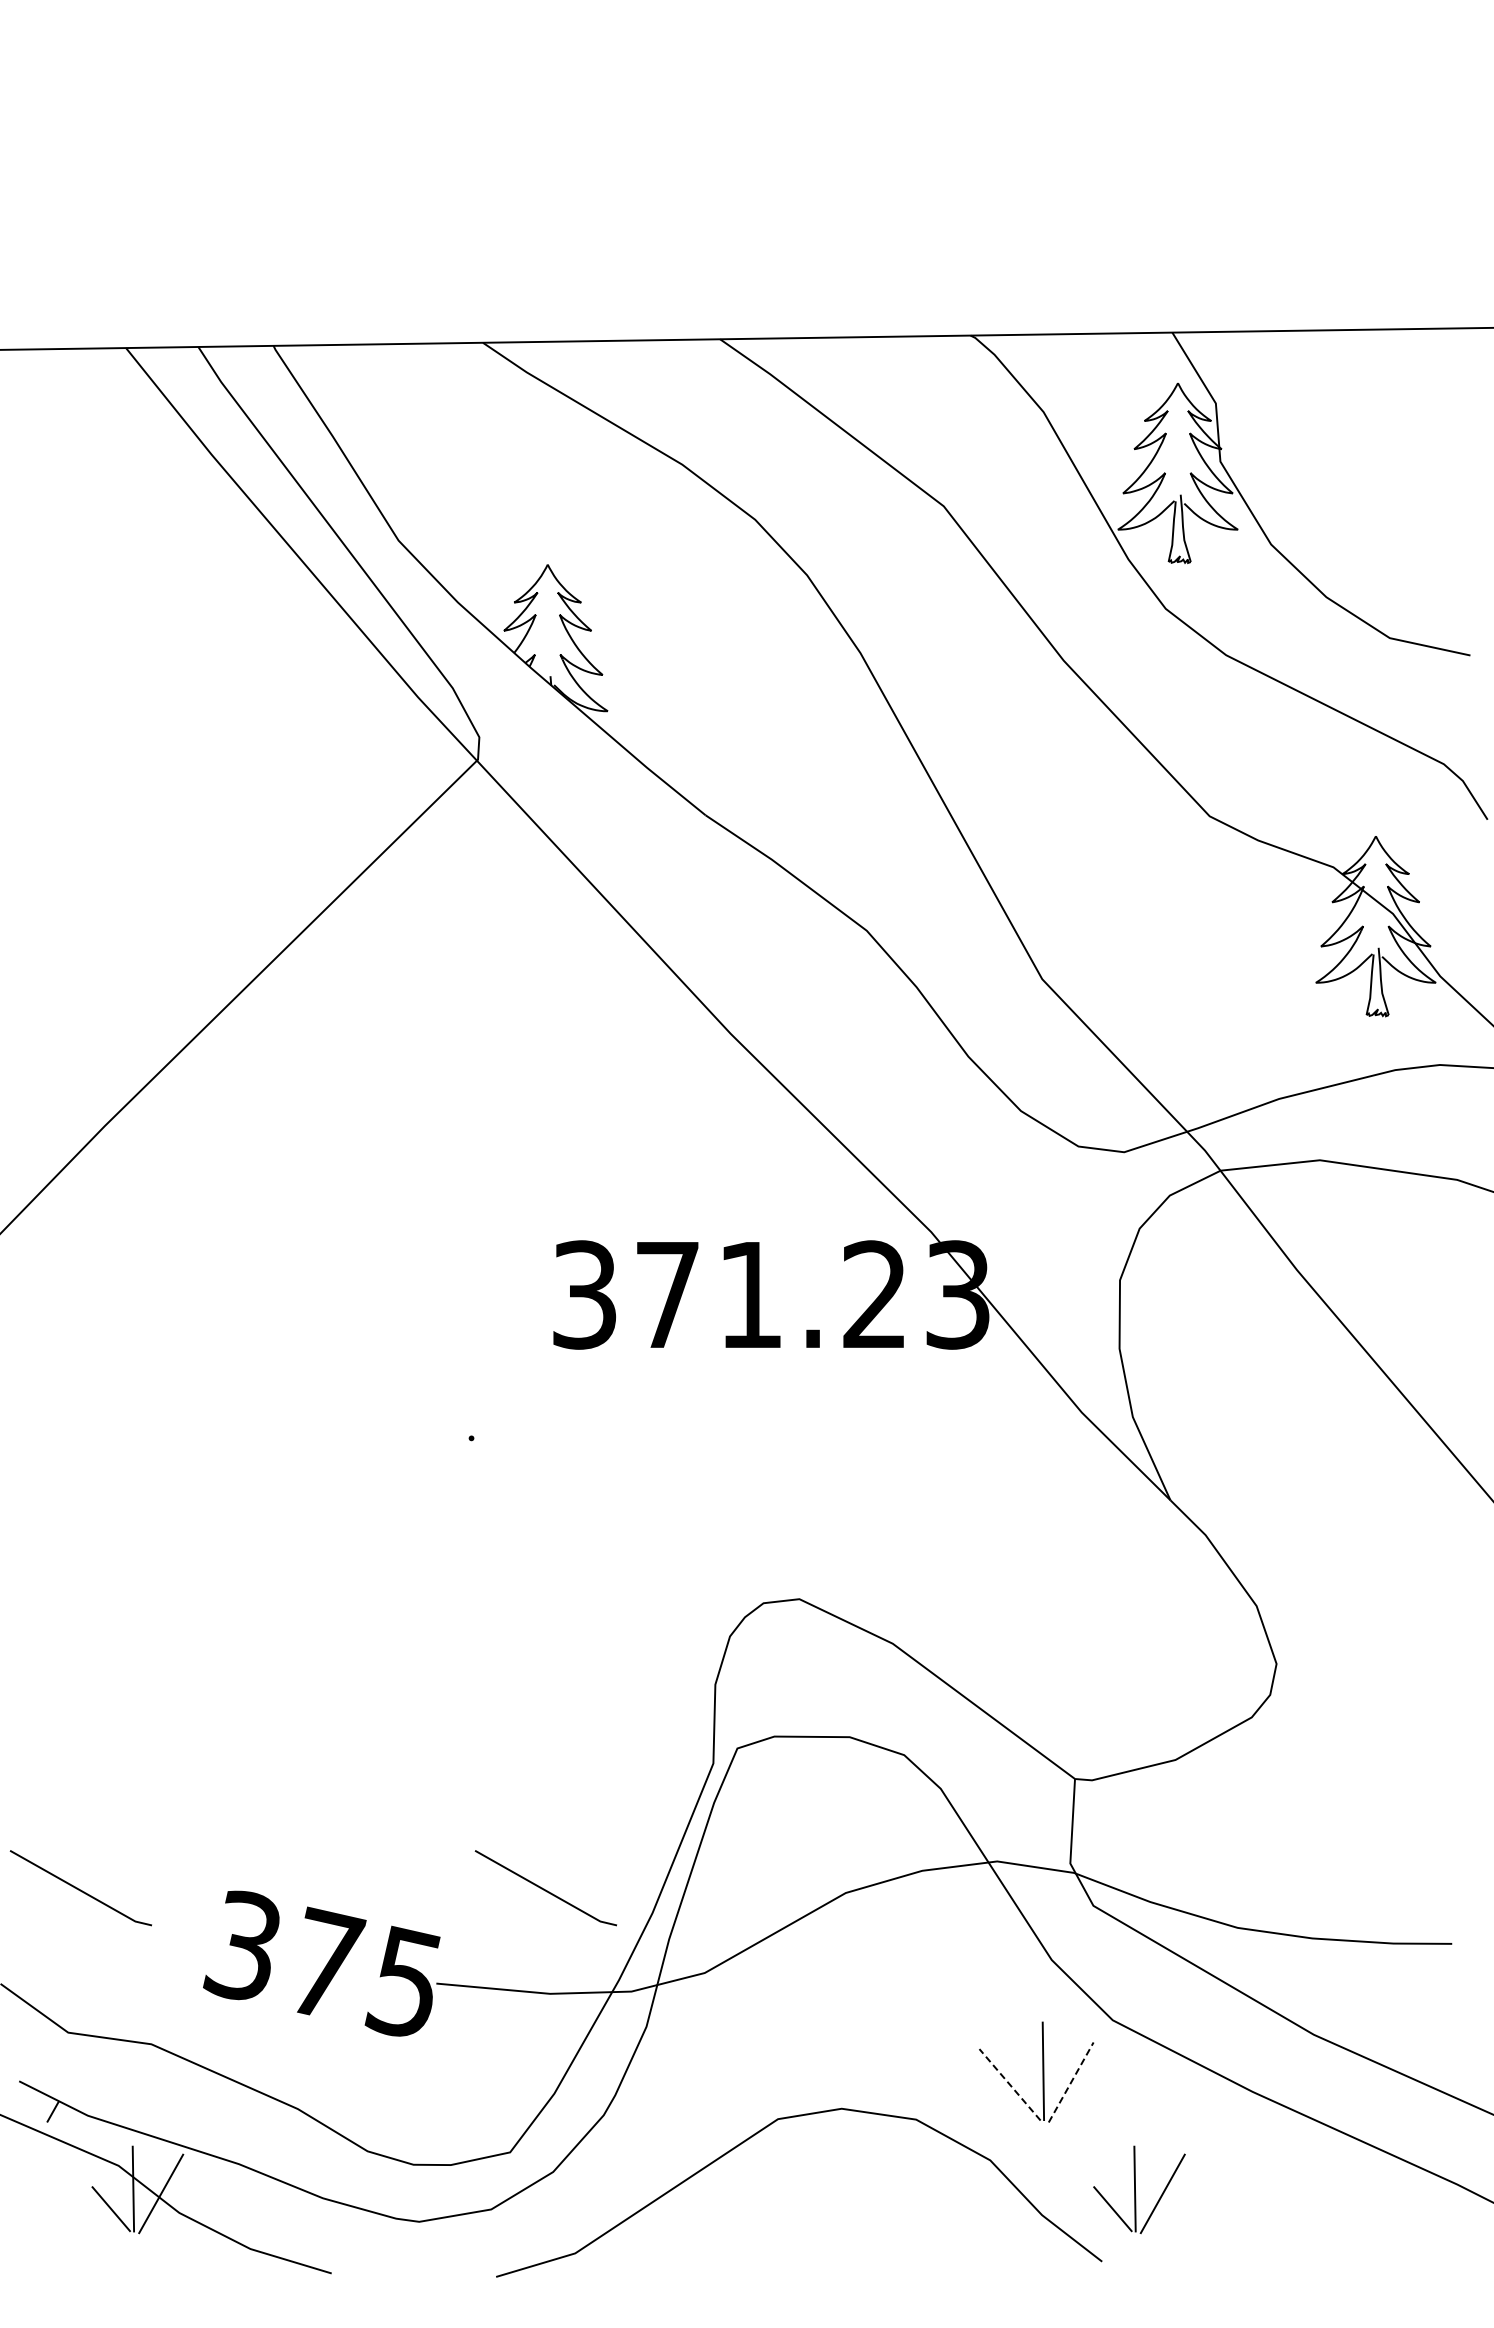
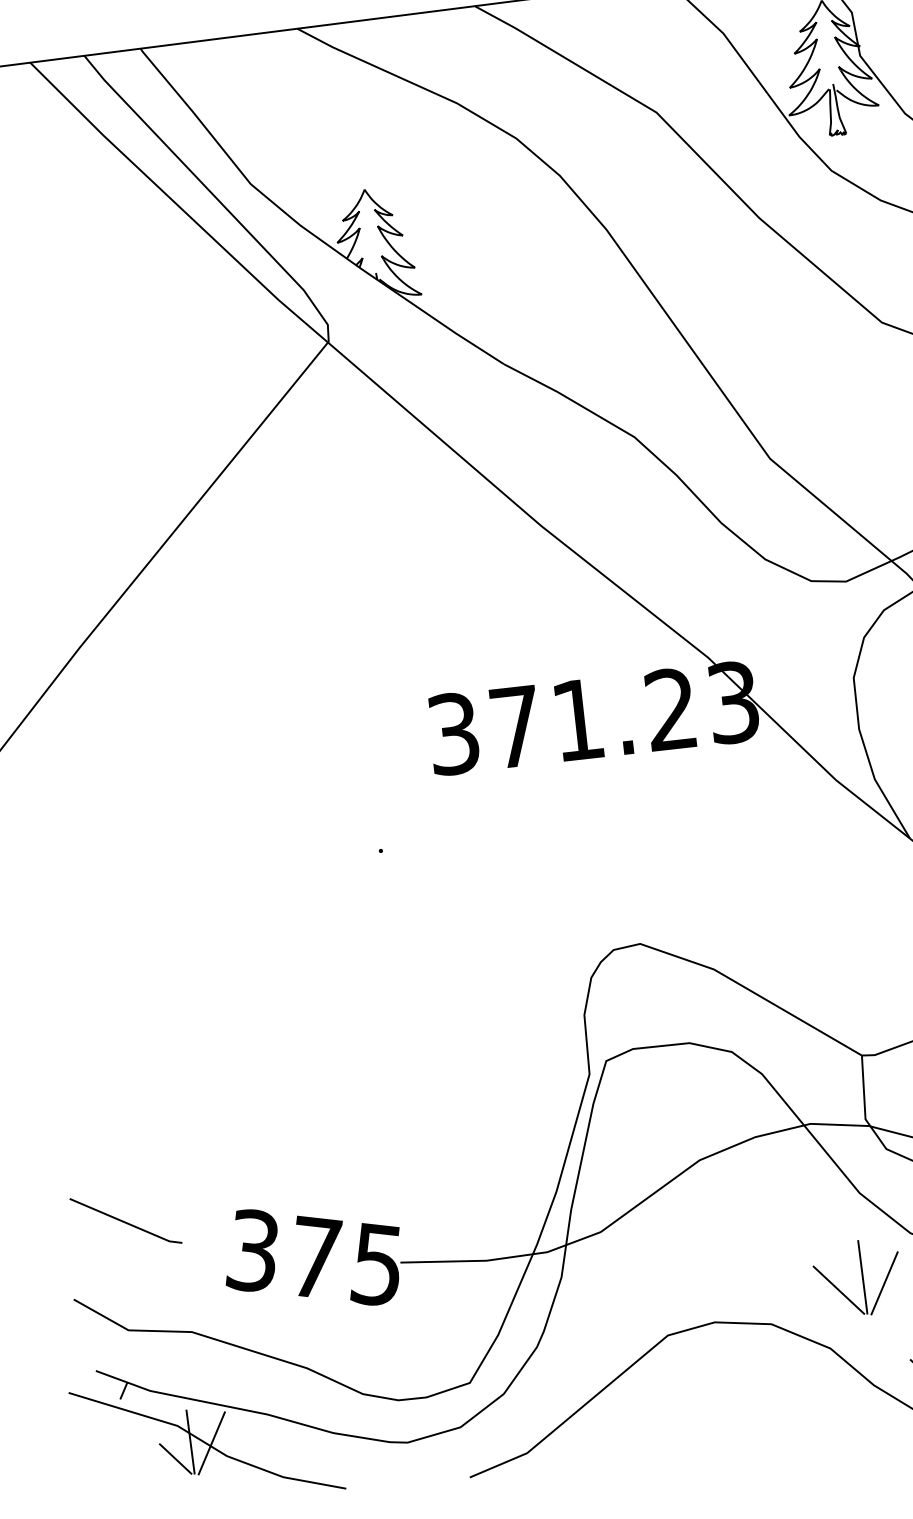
line: (544, 1888) -> (473, 1182), removed
line: (1071, 2082) -> (884, 1283), dashed -> solid
line: (1009, 2084) -> (838, 1290), dashed -> solid

